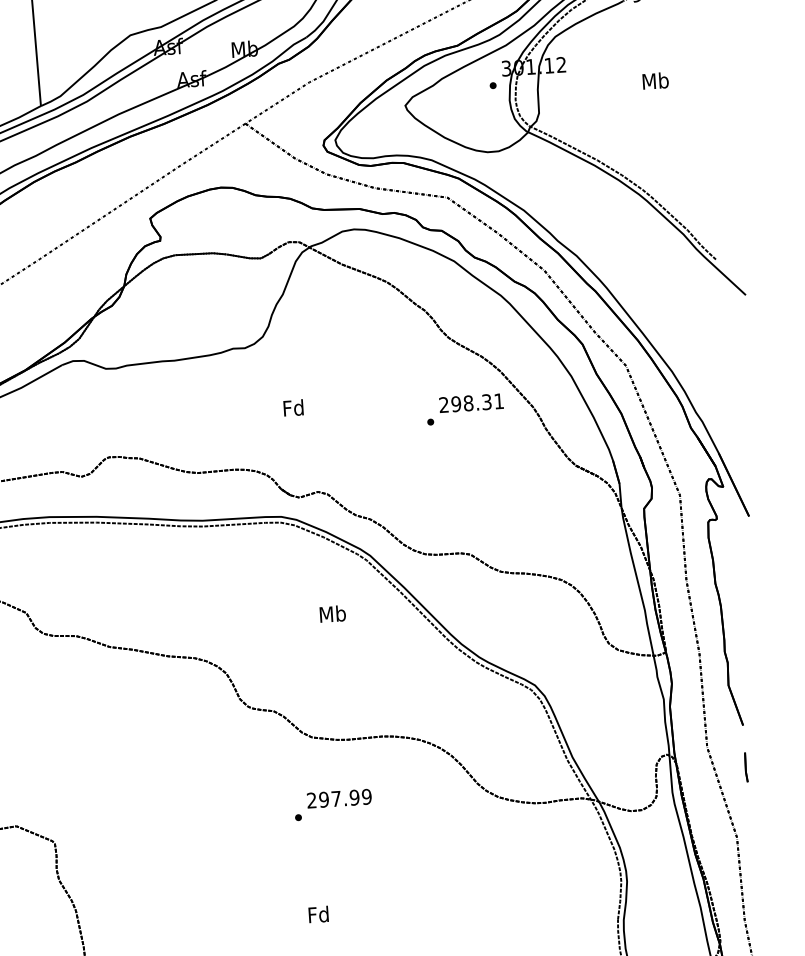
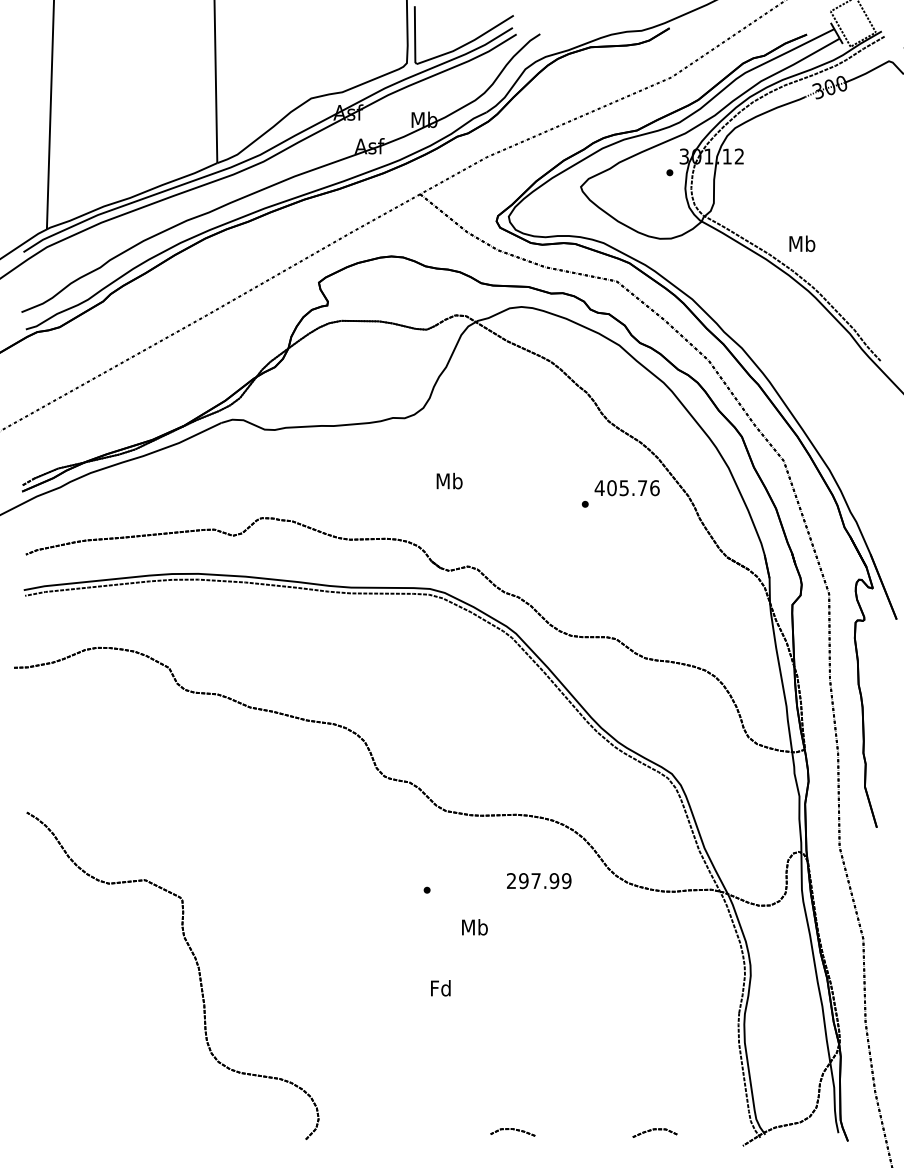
text: (655, 80) -> (802, 243), moved
text: (470, 403) -> (626, 488), 298.31 -> 405.76
text: (293, 407) -> (449, 480), Fd -> Mb
text: (332, 614) -> (474, 927), moved
line: (745, 767) -> (876, 869), removed
text: (339, 799) -> (539, 881), moved

